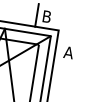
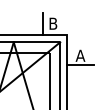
line: (67, 61) -> (80, 64), added

